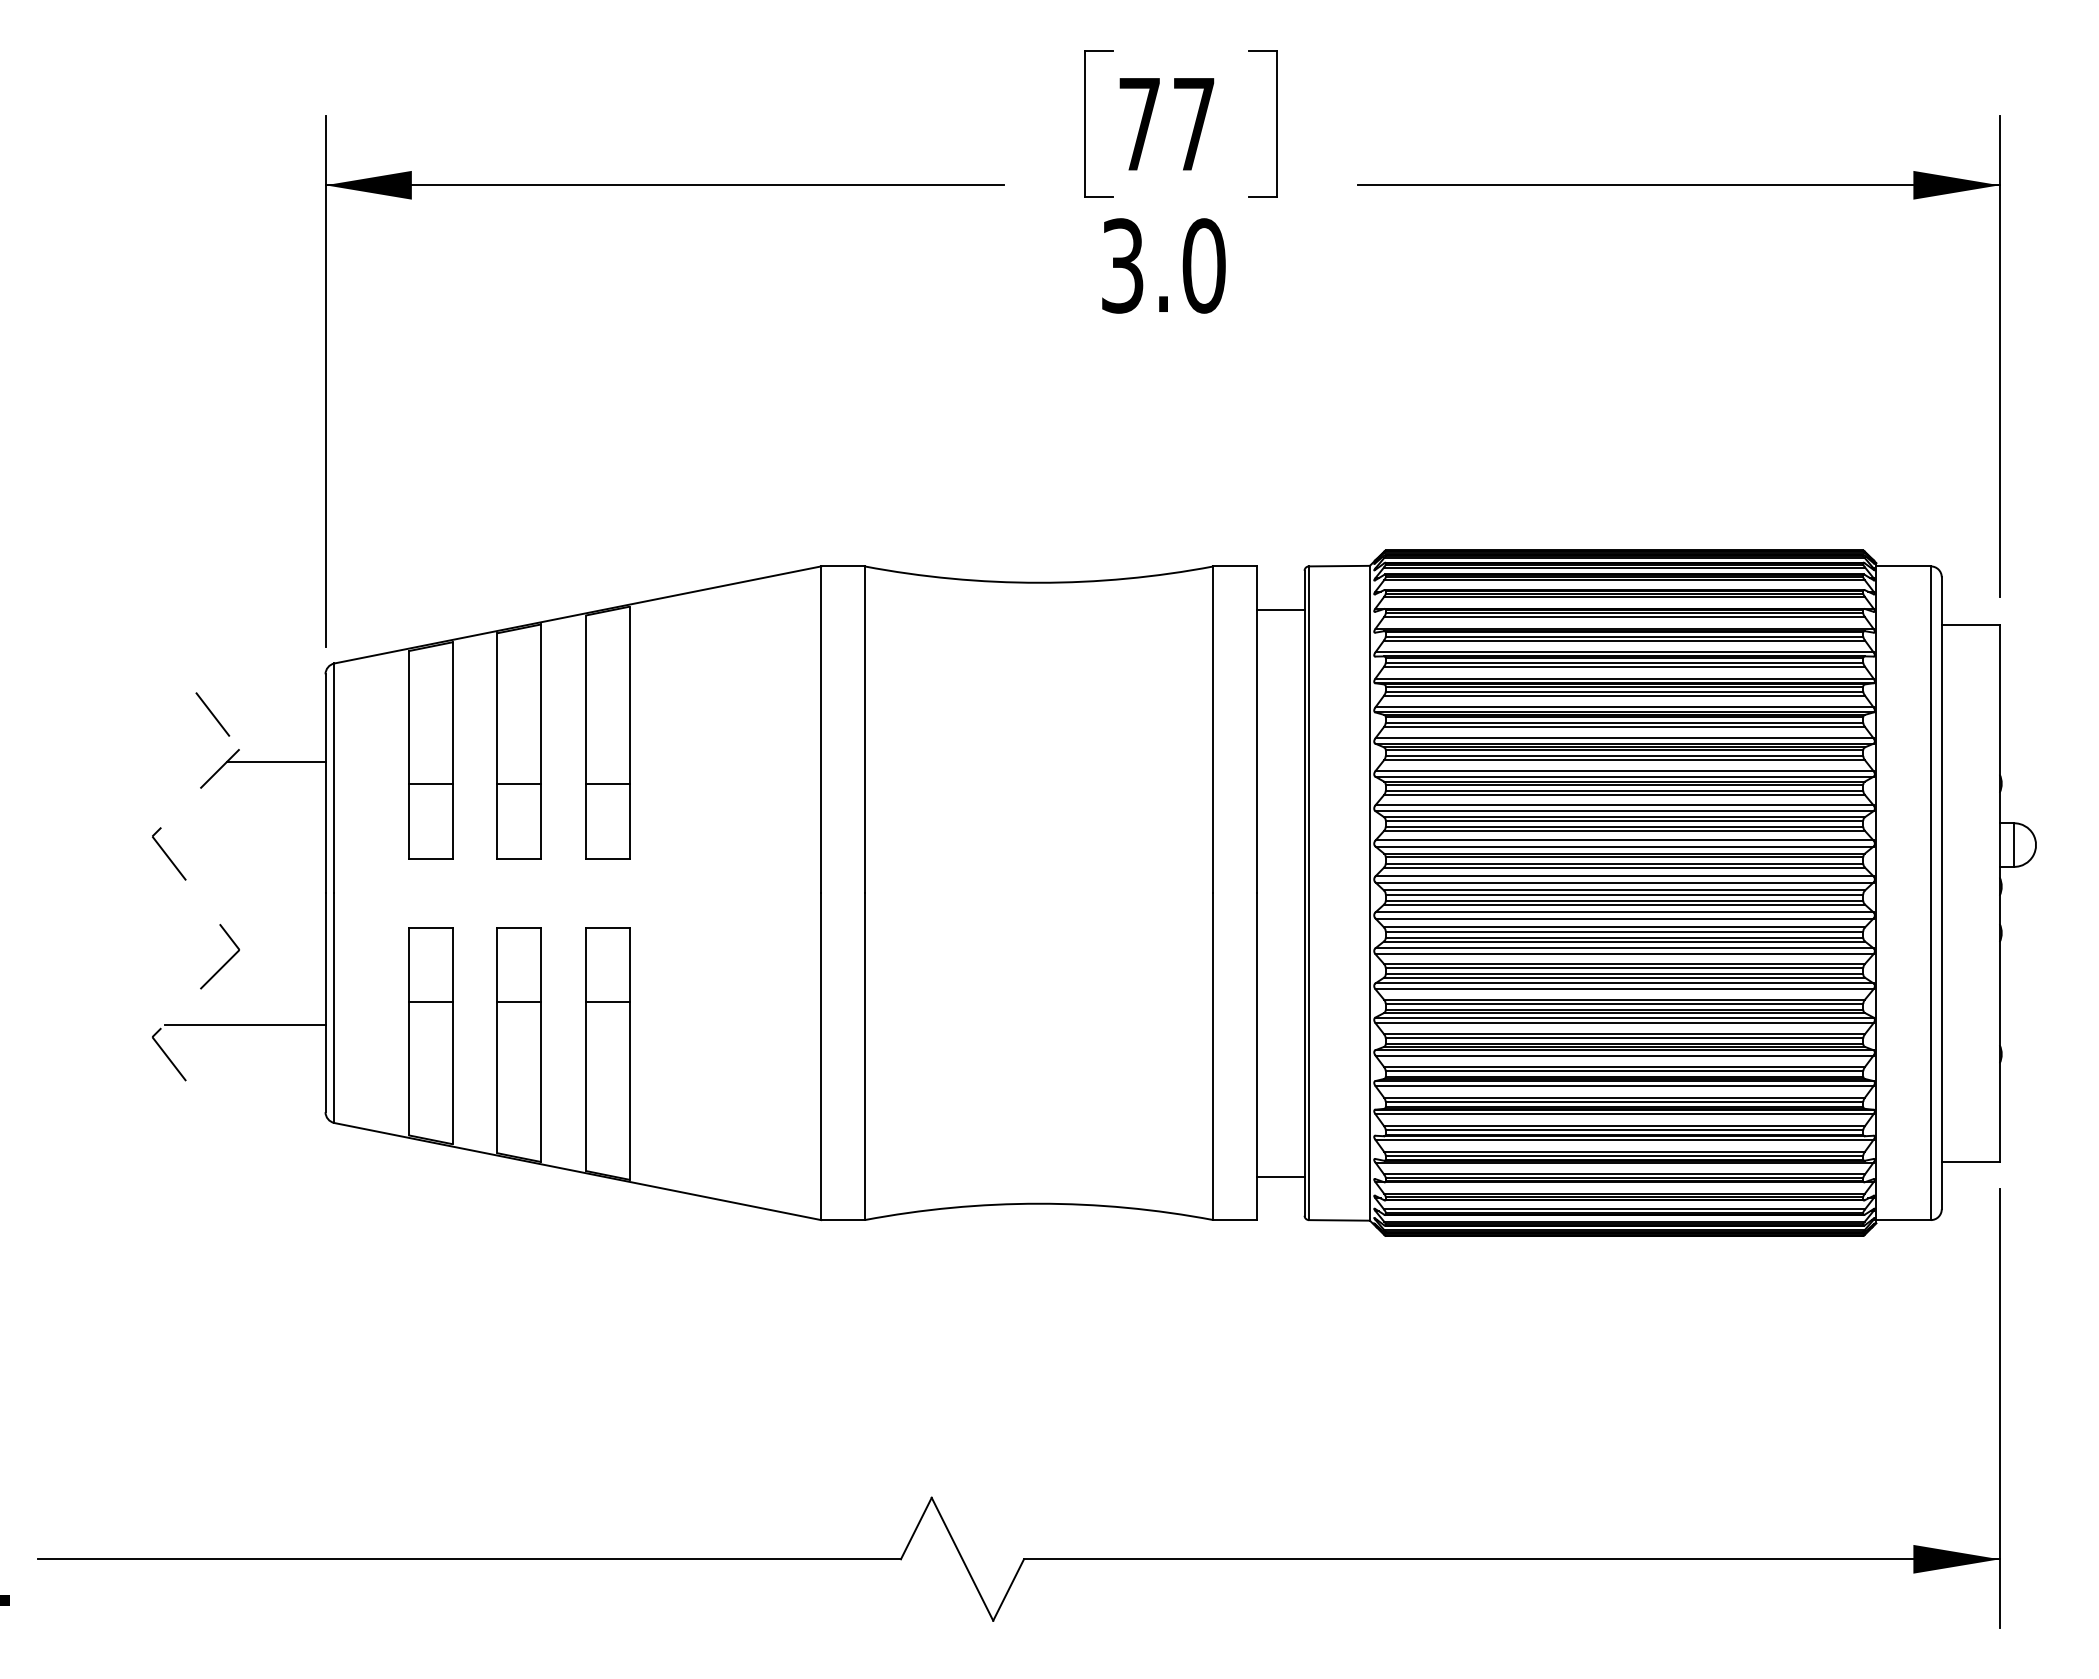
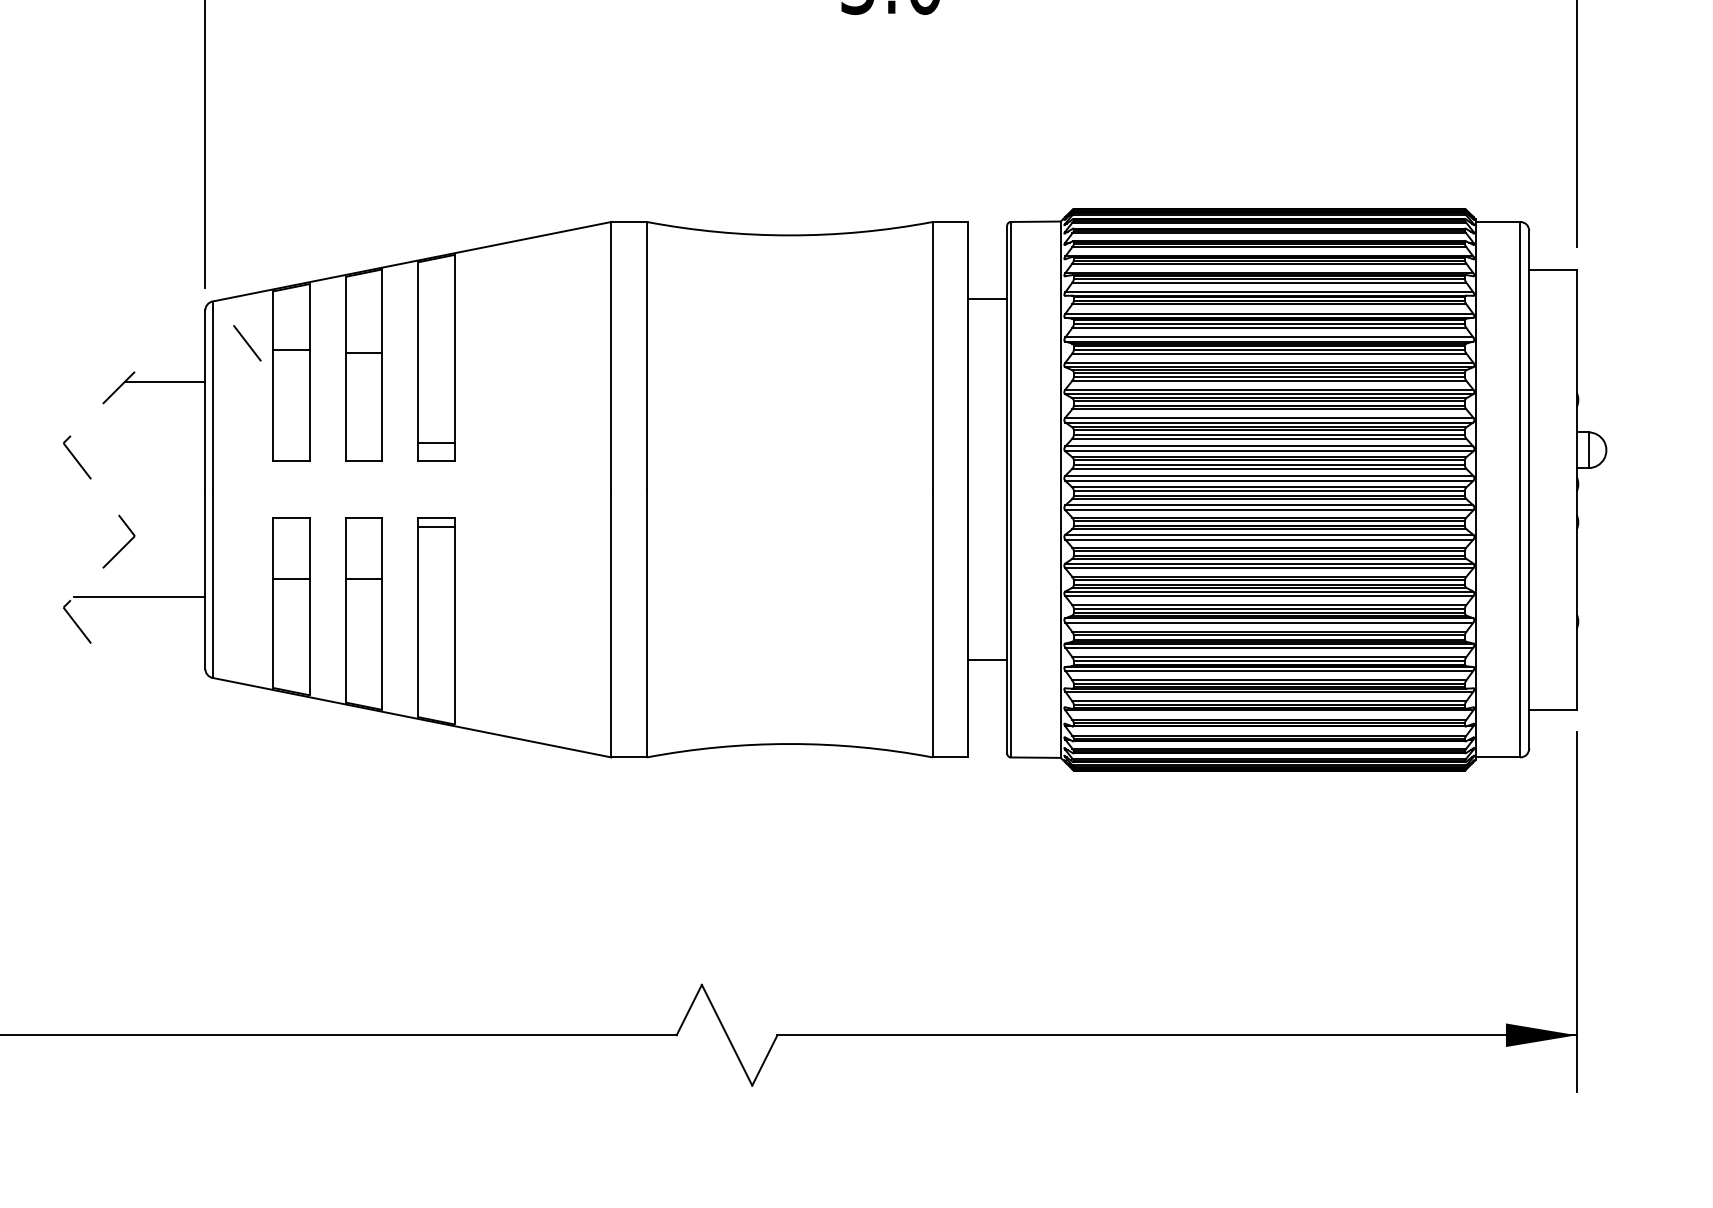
line: (1280, 609) -> (987, 299), moved
line: (212, 714) -> (247, 343), moved
line: (430, 784) -> (291, 350), moved
line: (519, 784) -> (364, 353), moved
line: (607, 784) -> (436, 443), moved
line: (607, 1002) -> (436, 526), moved
line: (1280, 1176) -> (987, 660), moved

